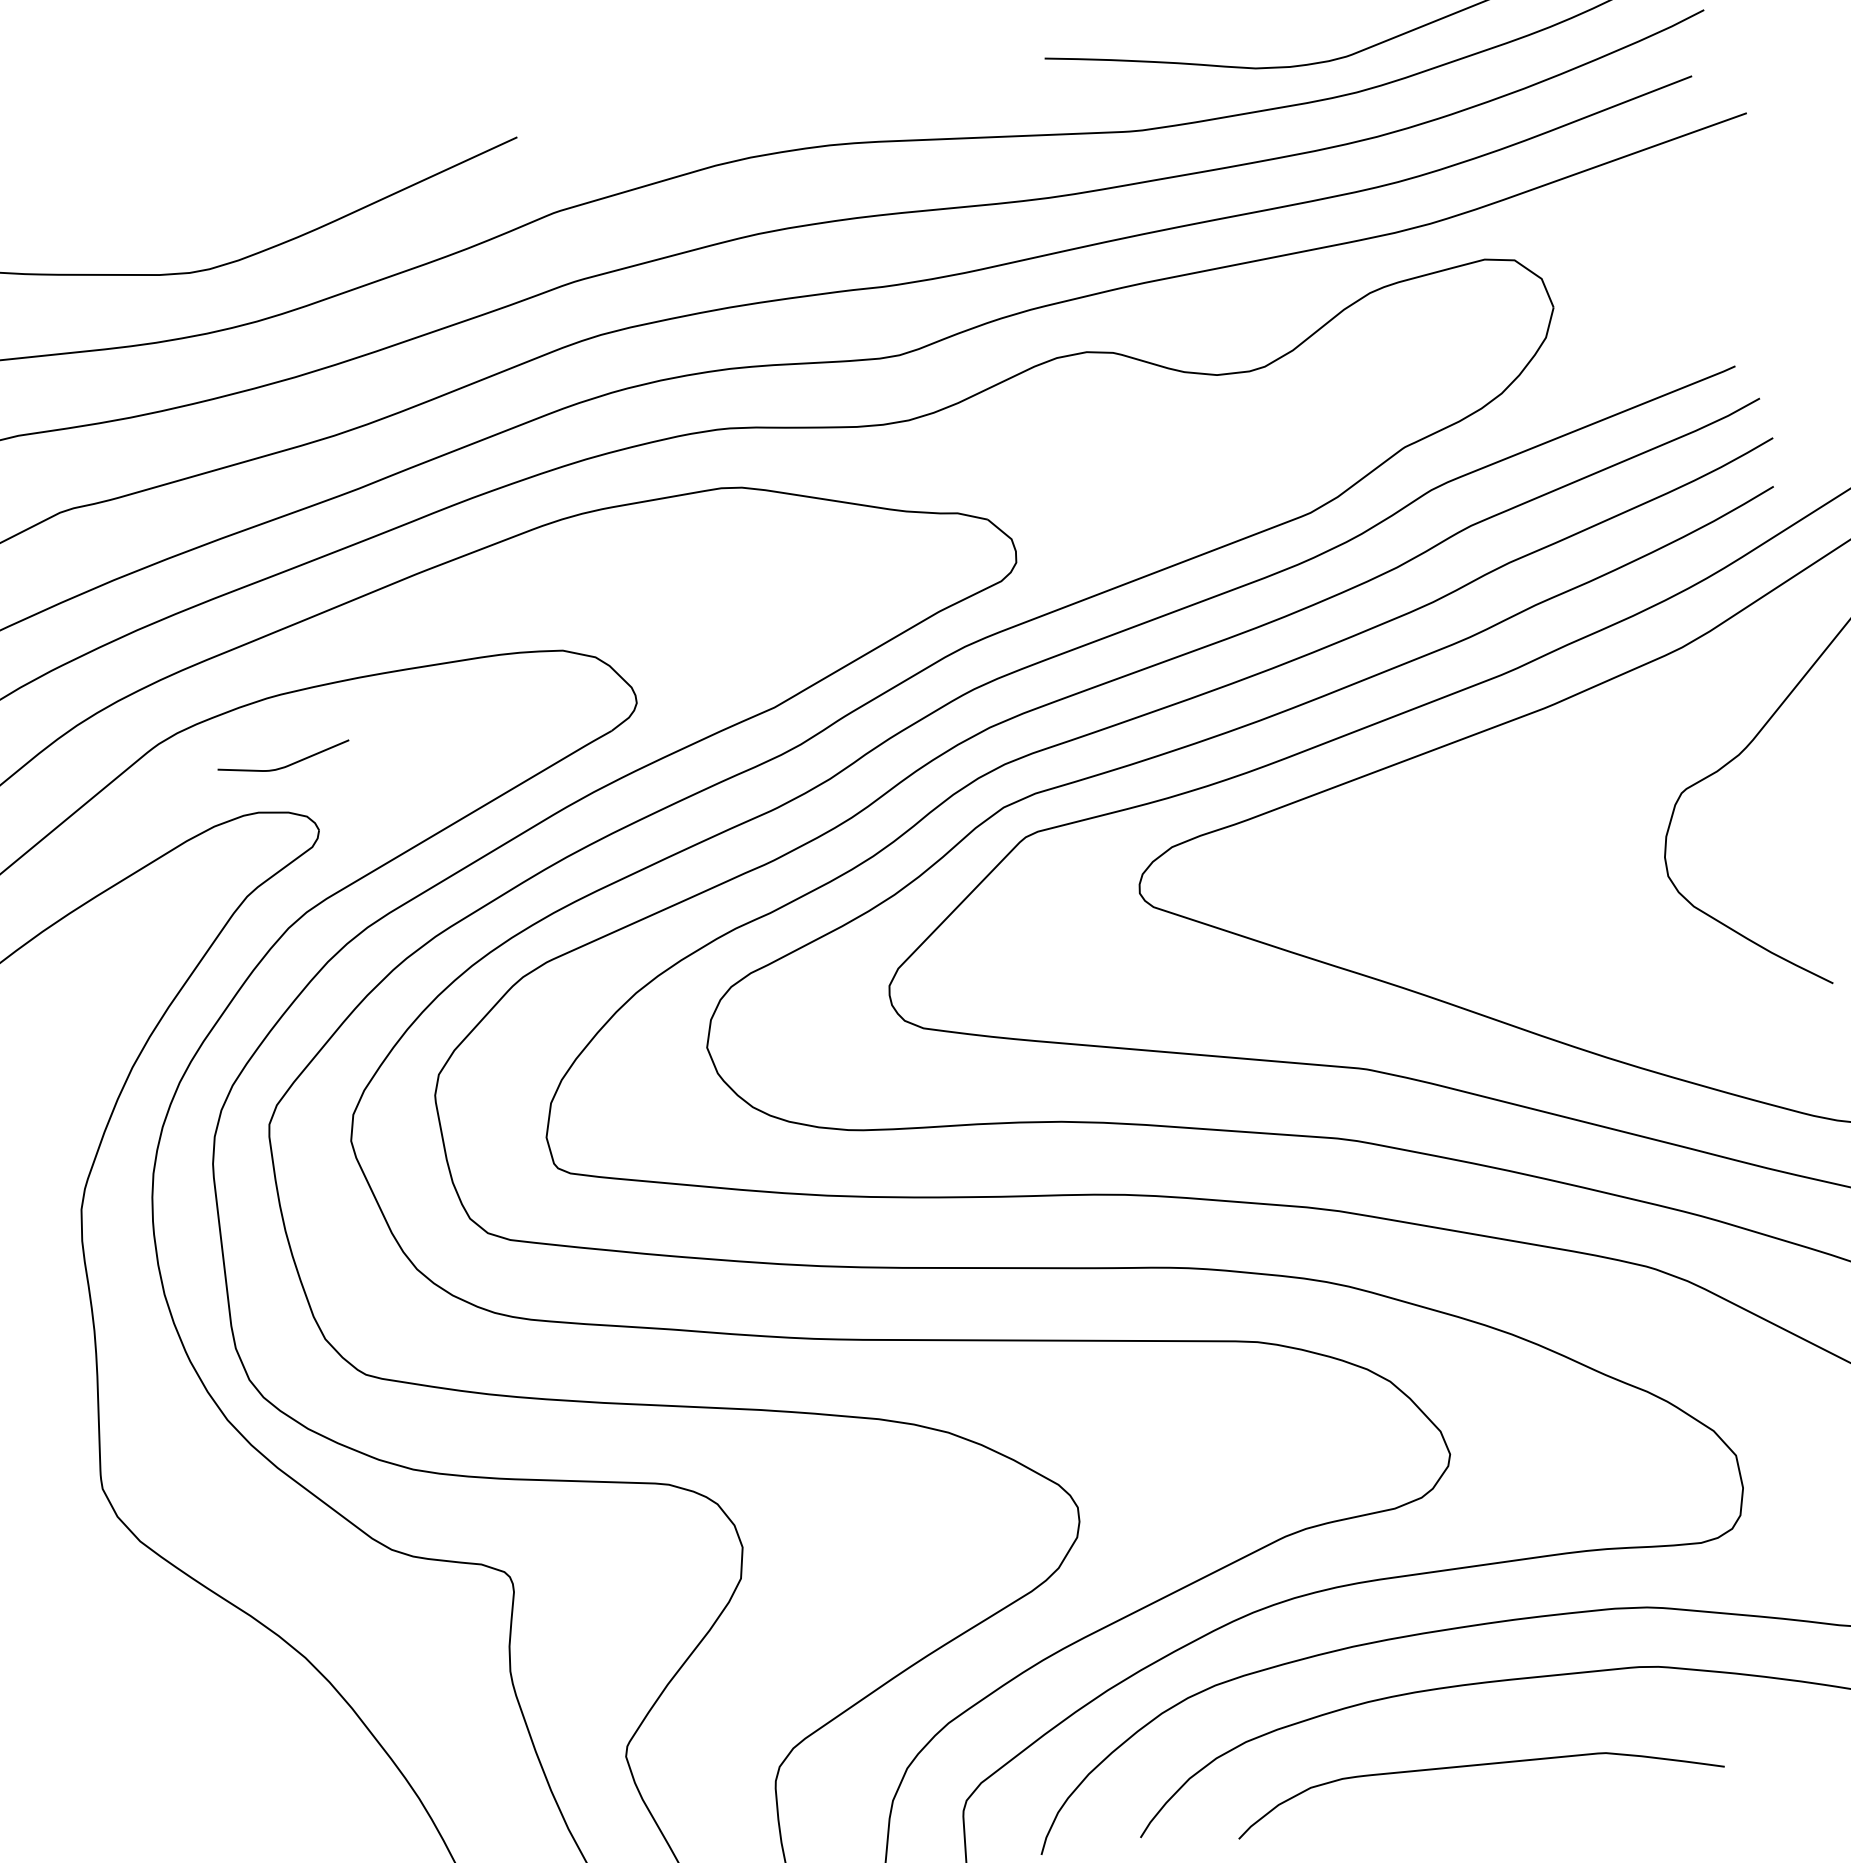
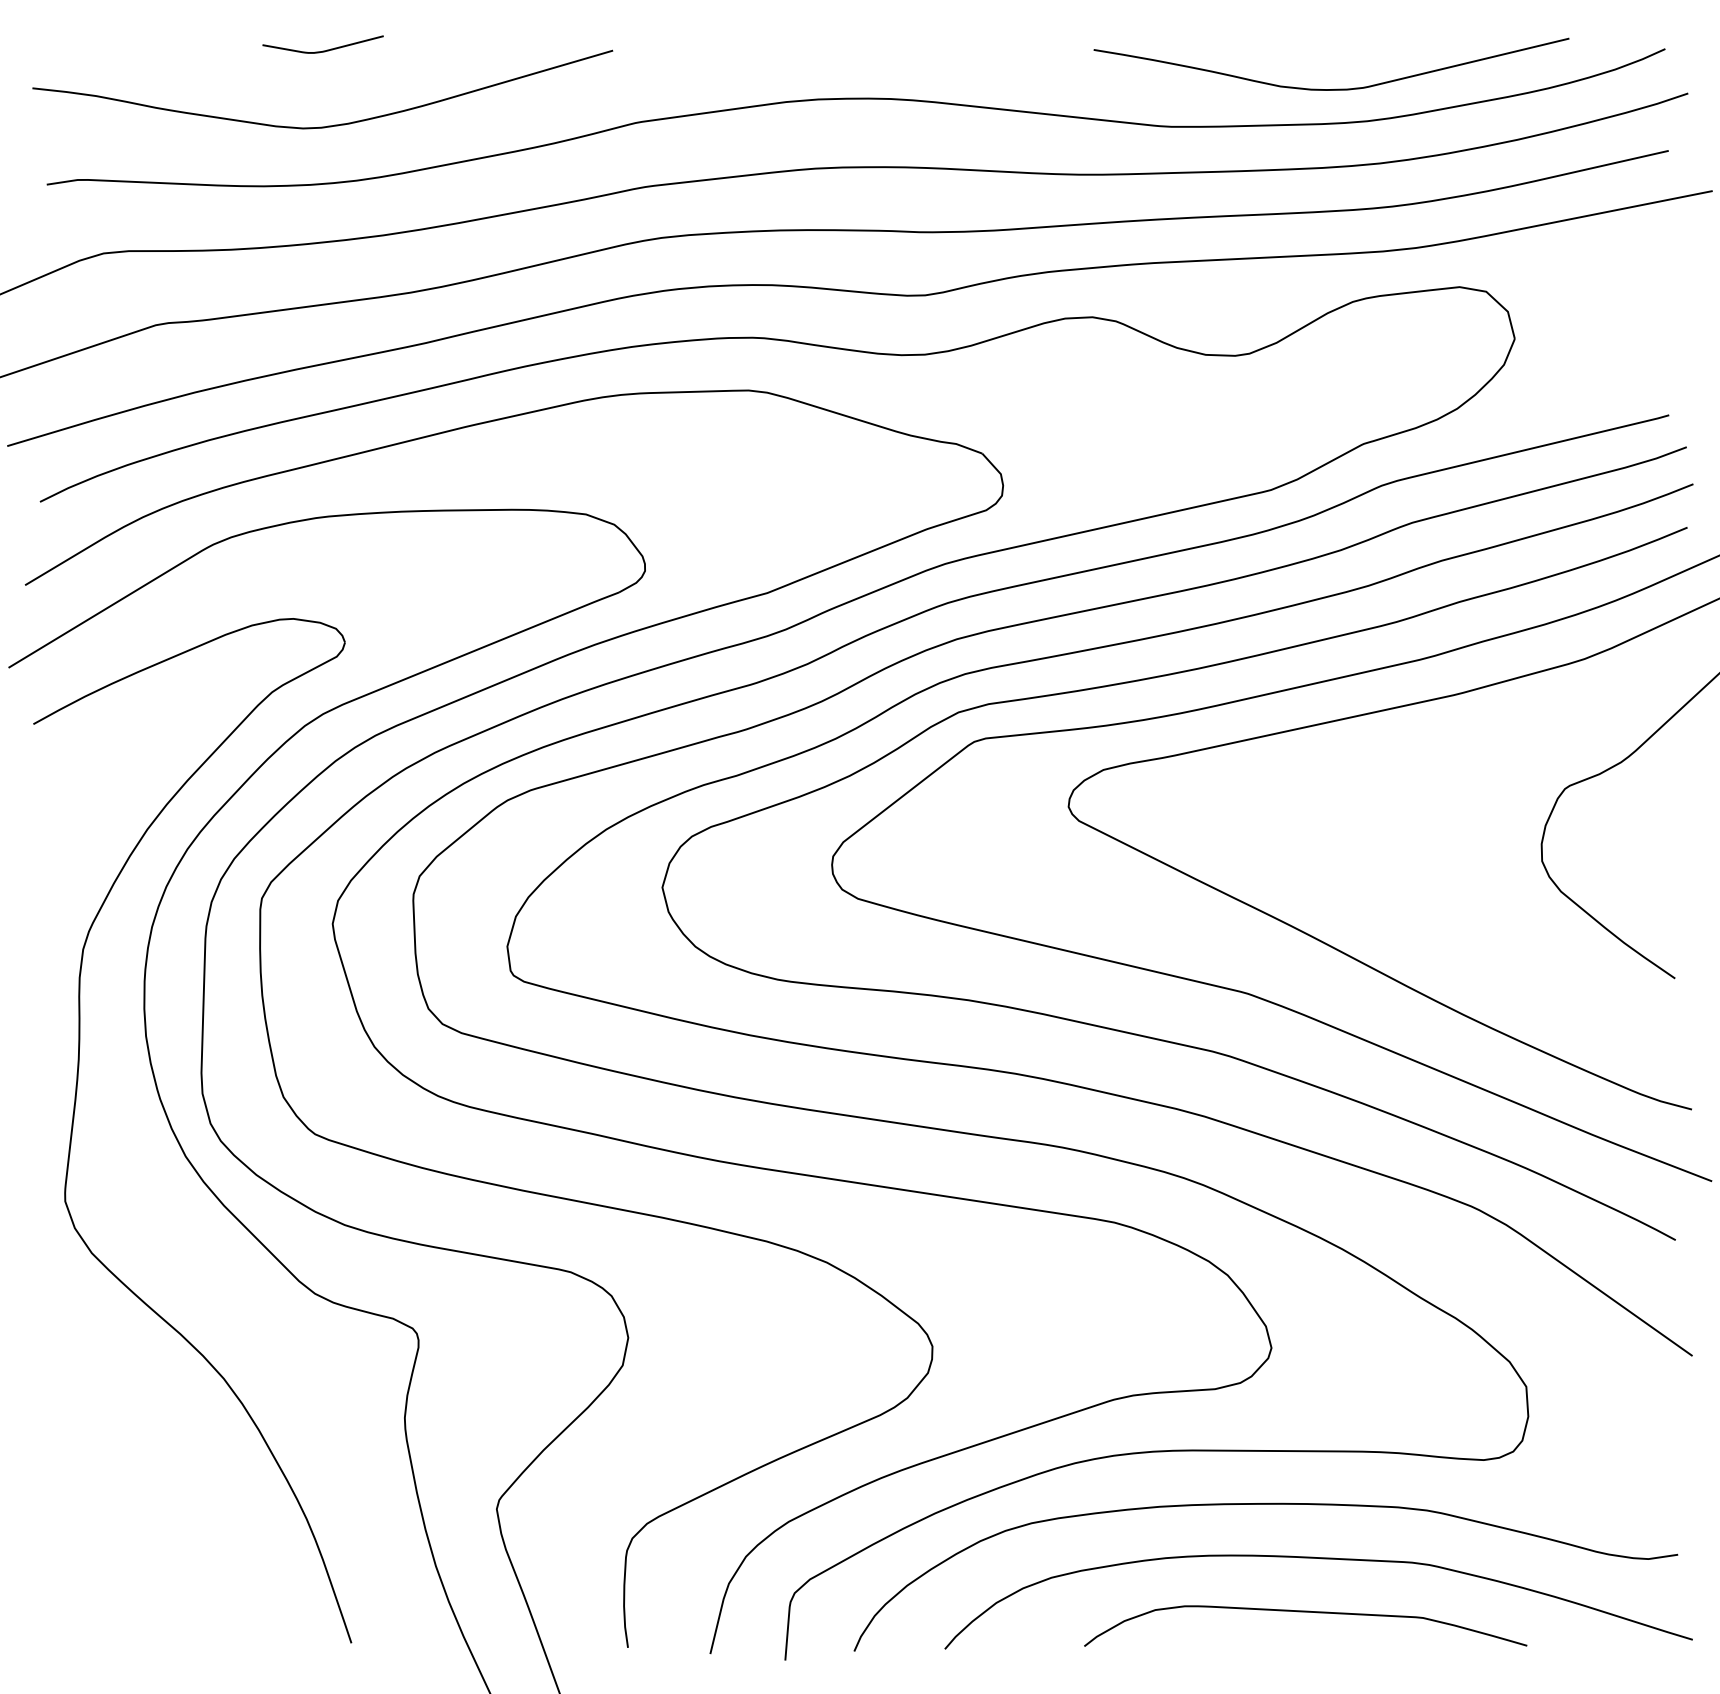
curve: (284, 765) -> (322, 50), moved
curve: (1475, 1766) -> (1305, 1612), moved

